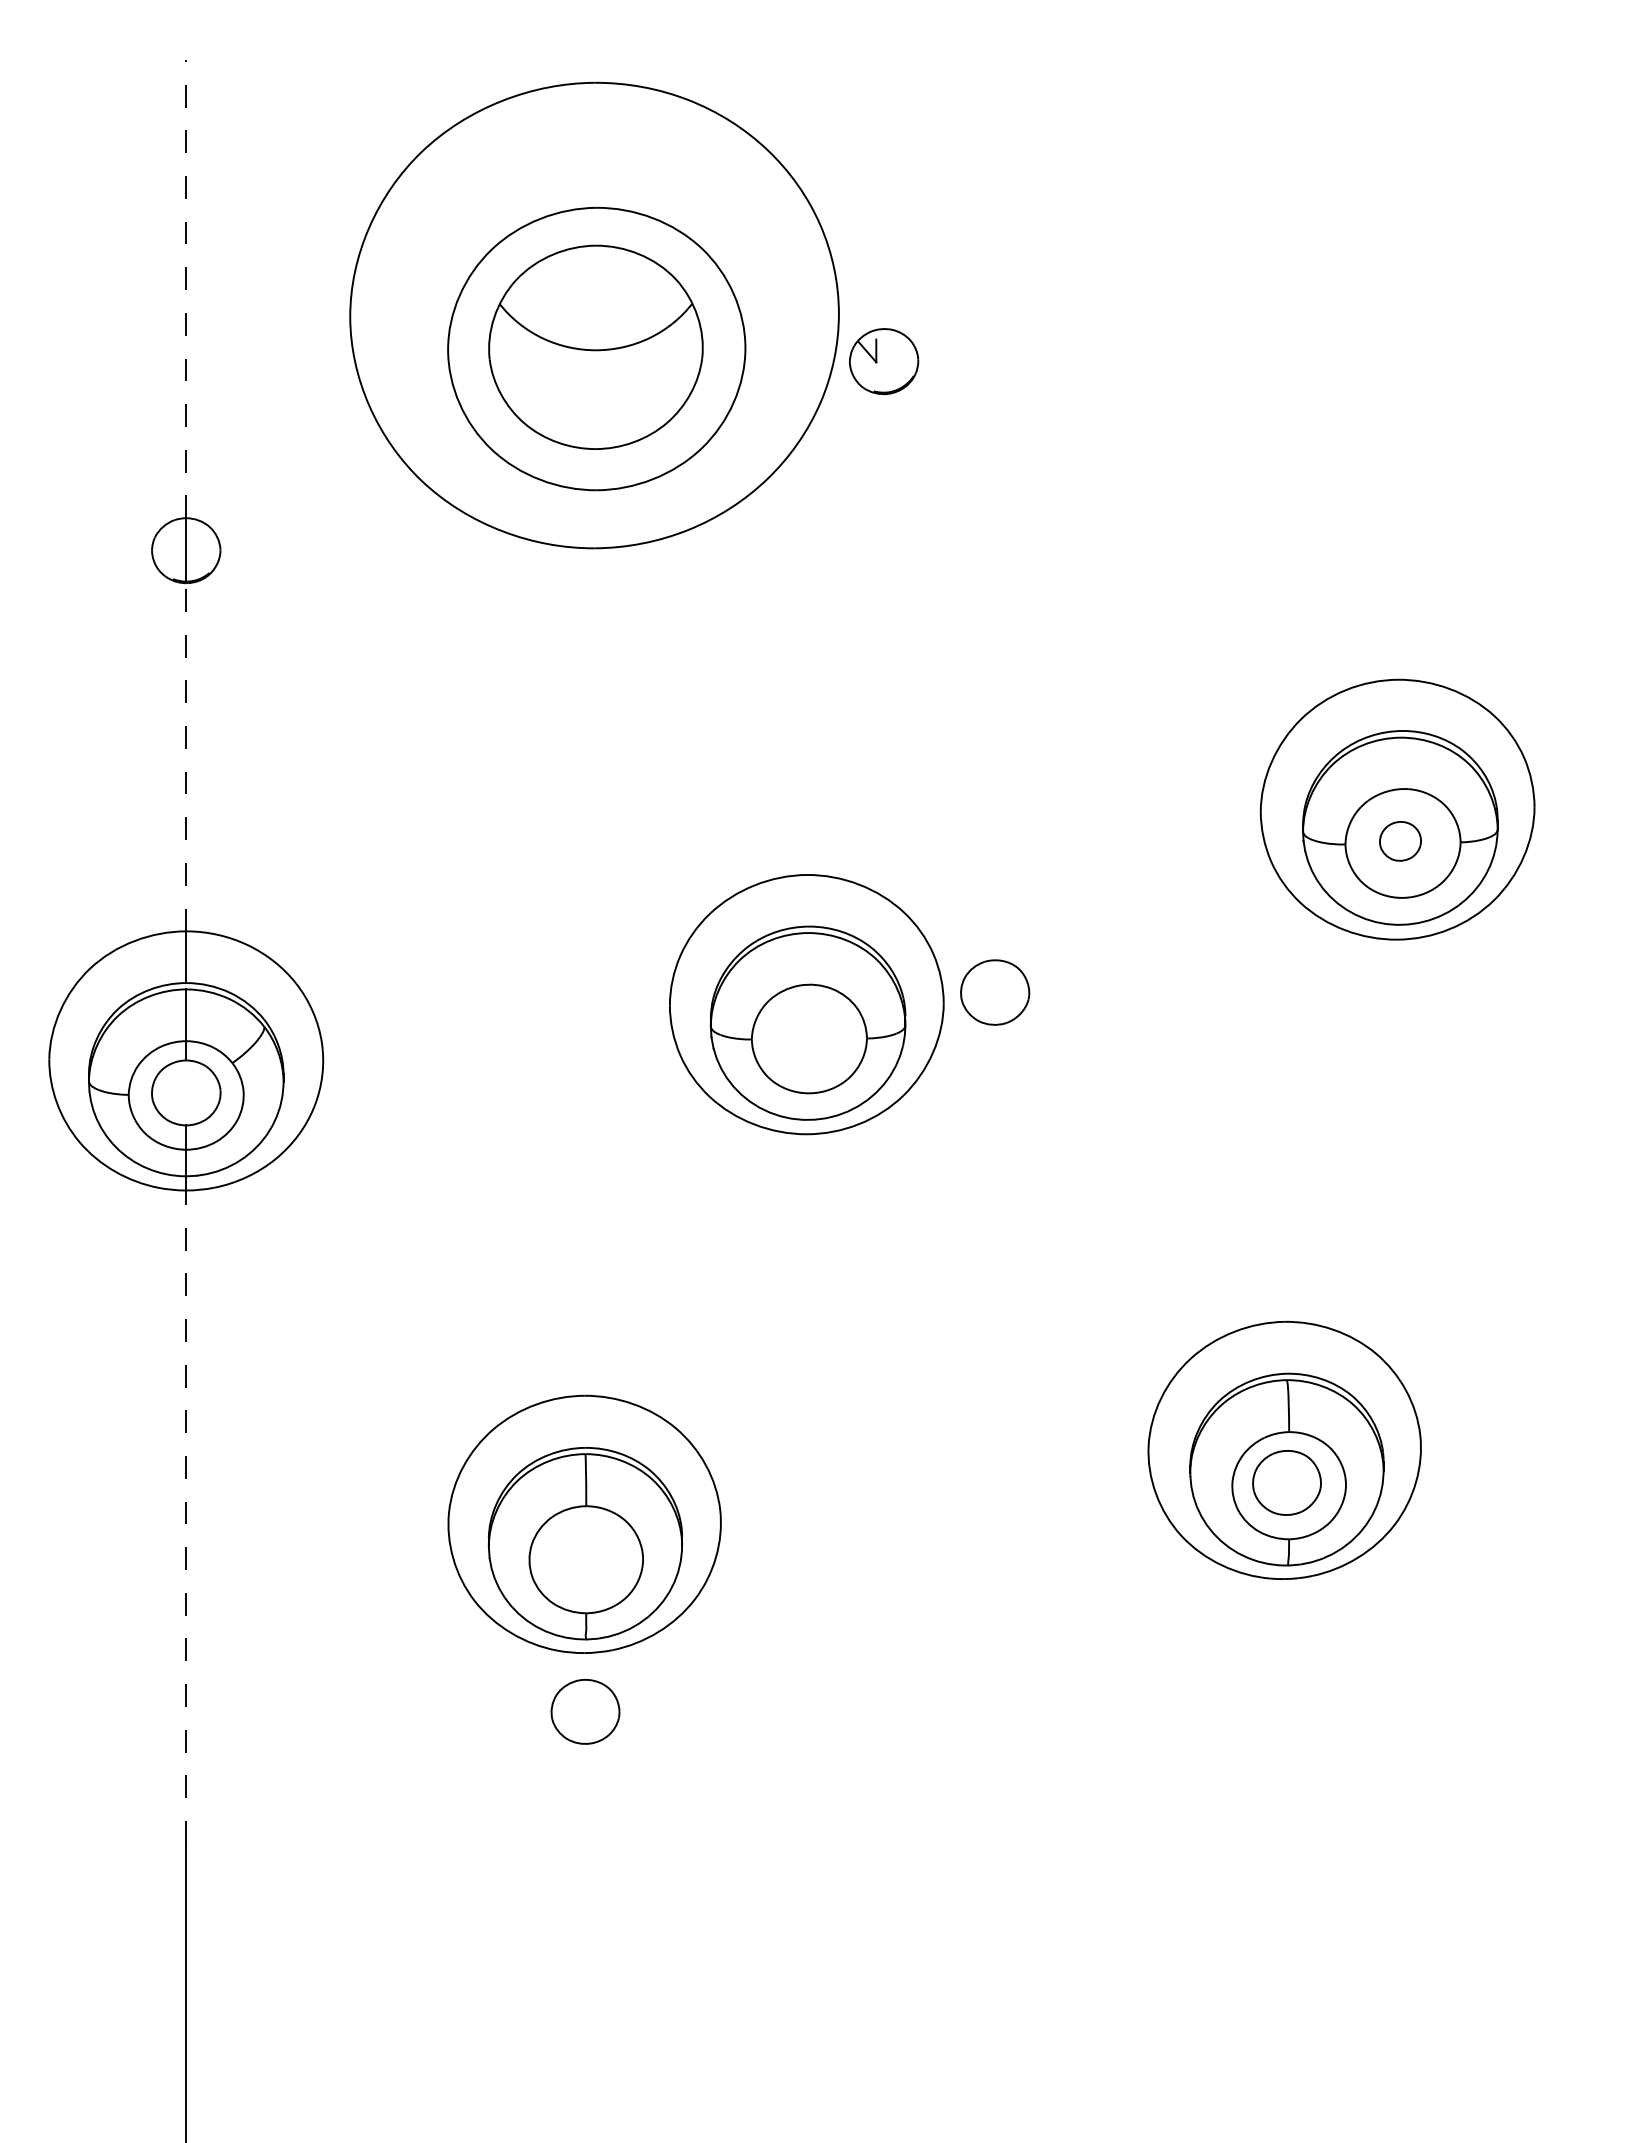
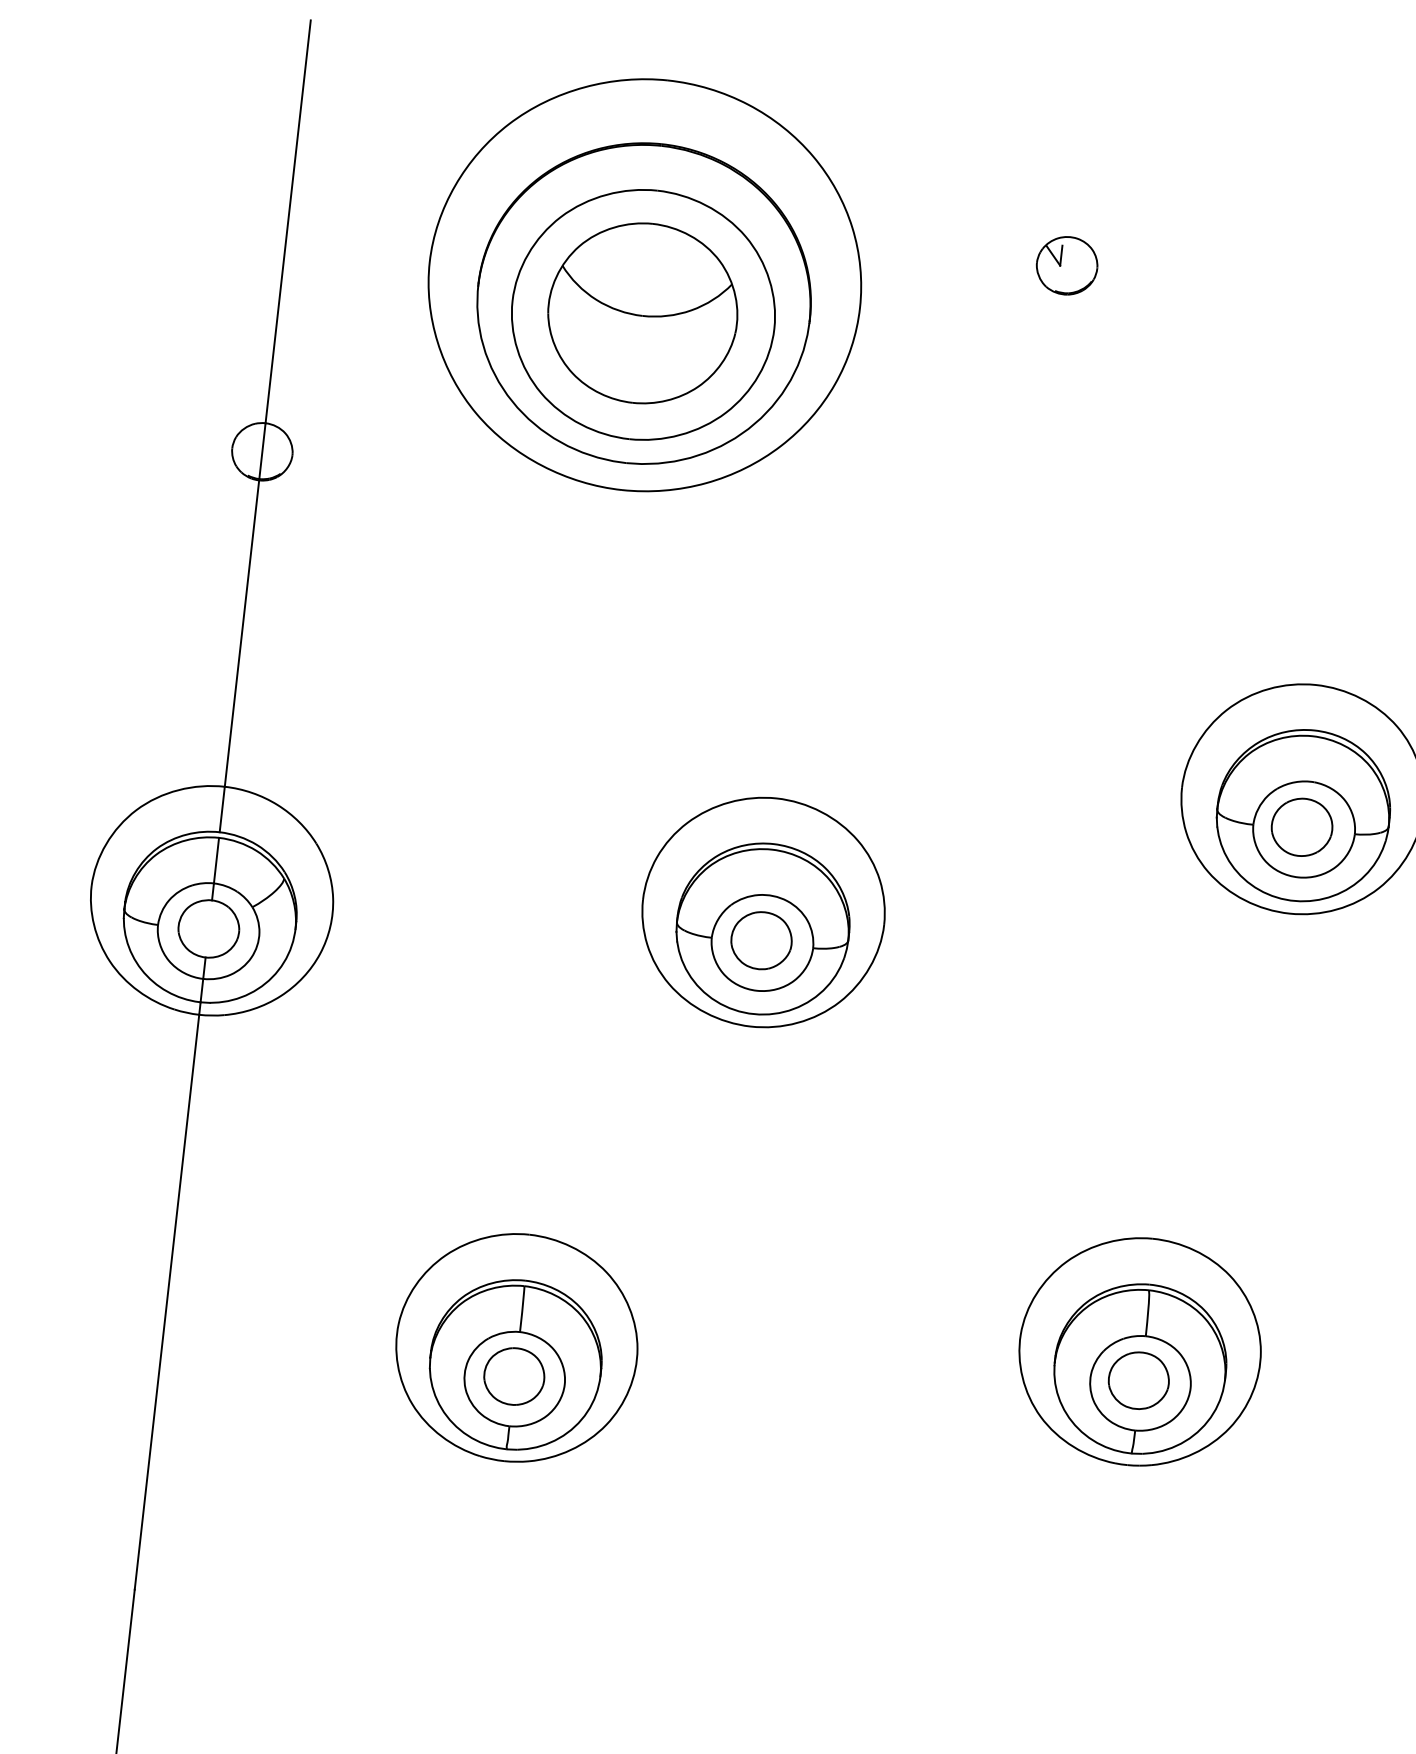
line: (186, 289) -> (288, 222), dashed -> solid
part: (595, 336) -> (643, 303), added
part: (884, 361) -> (1067, 265), moved
line: (186, 756) -> (242, 632), dashed -> solid
part: (1400, 841) -> (1302, 827), size x1.67
part: (995, 992) -> (761, 940), moved
line: (186, 1517) -> (167, 1302), dashed -> solid
part: (585, 1711) -> (514, 1376), moved

